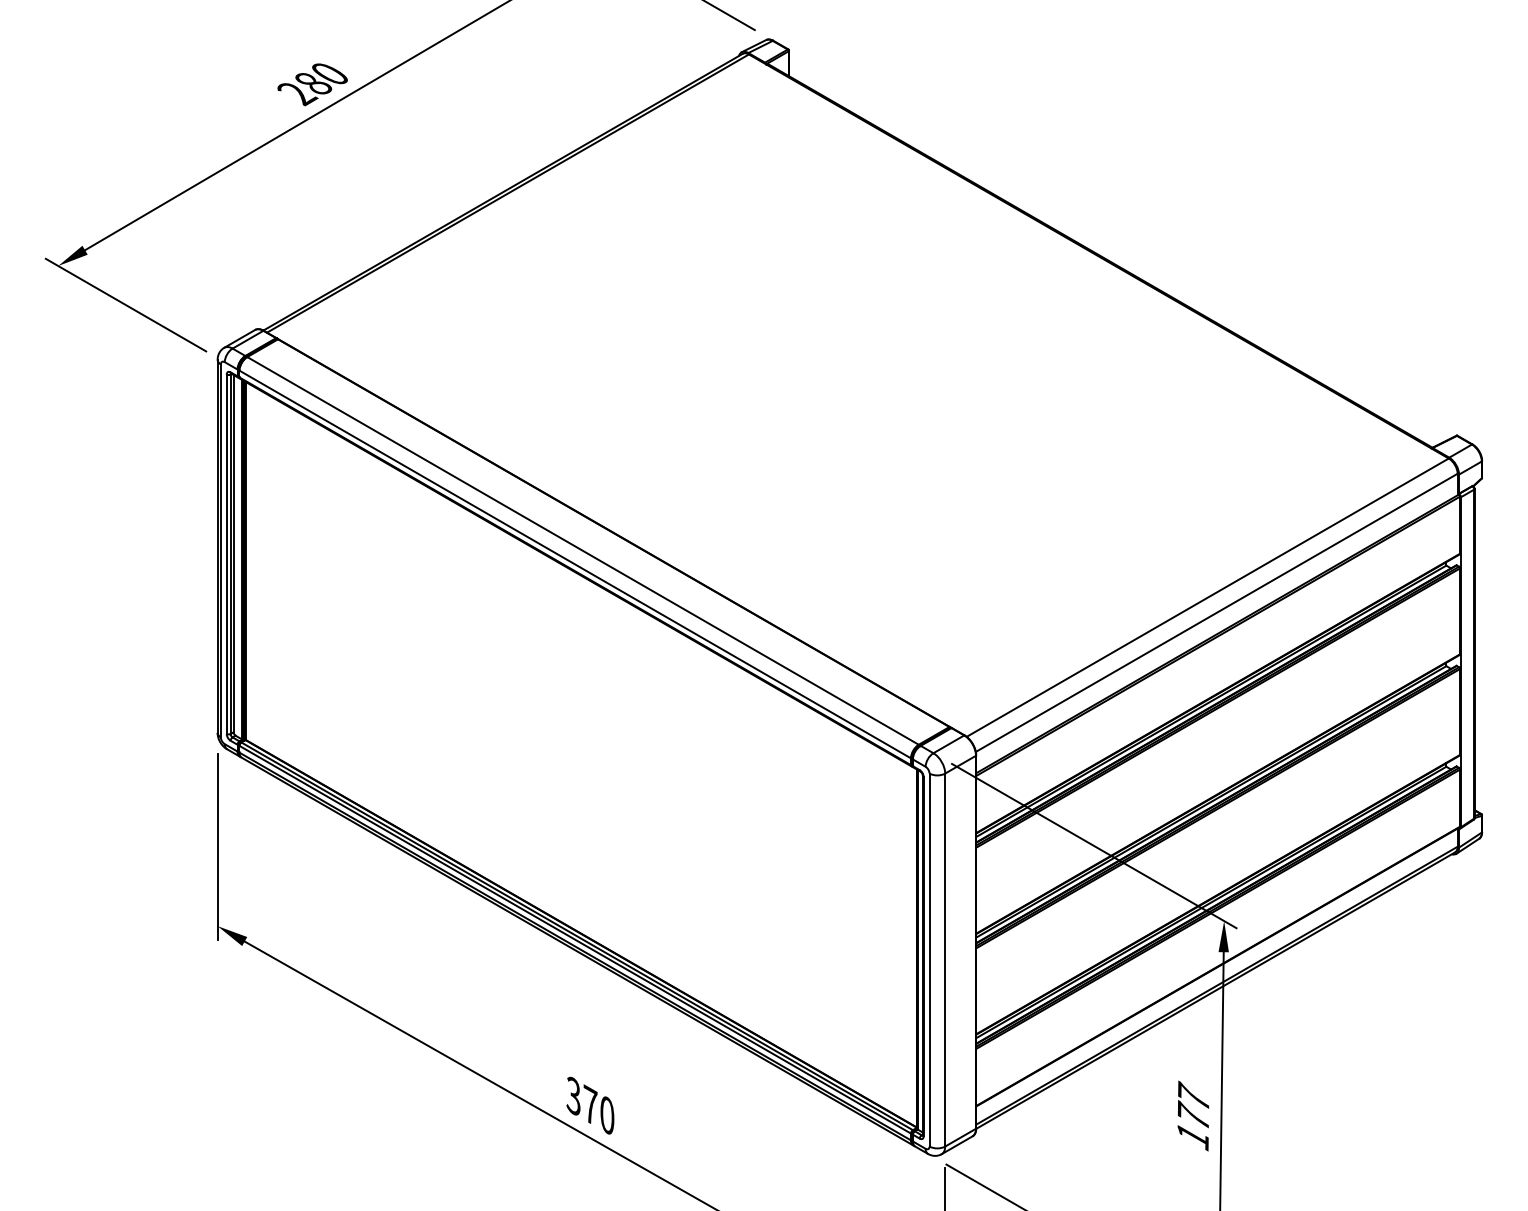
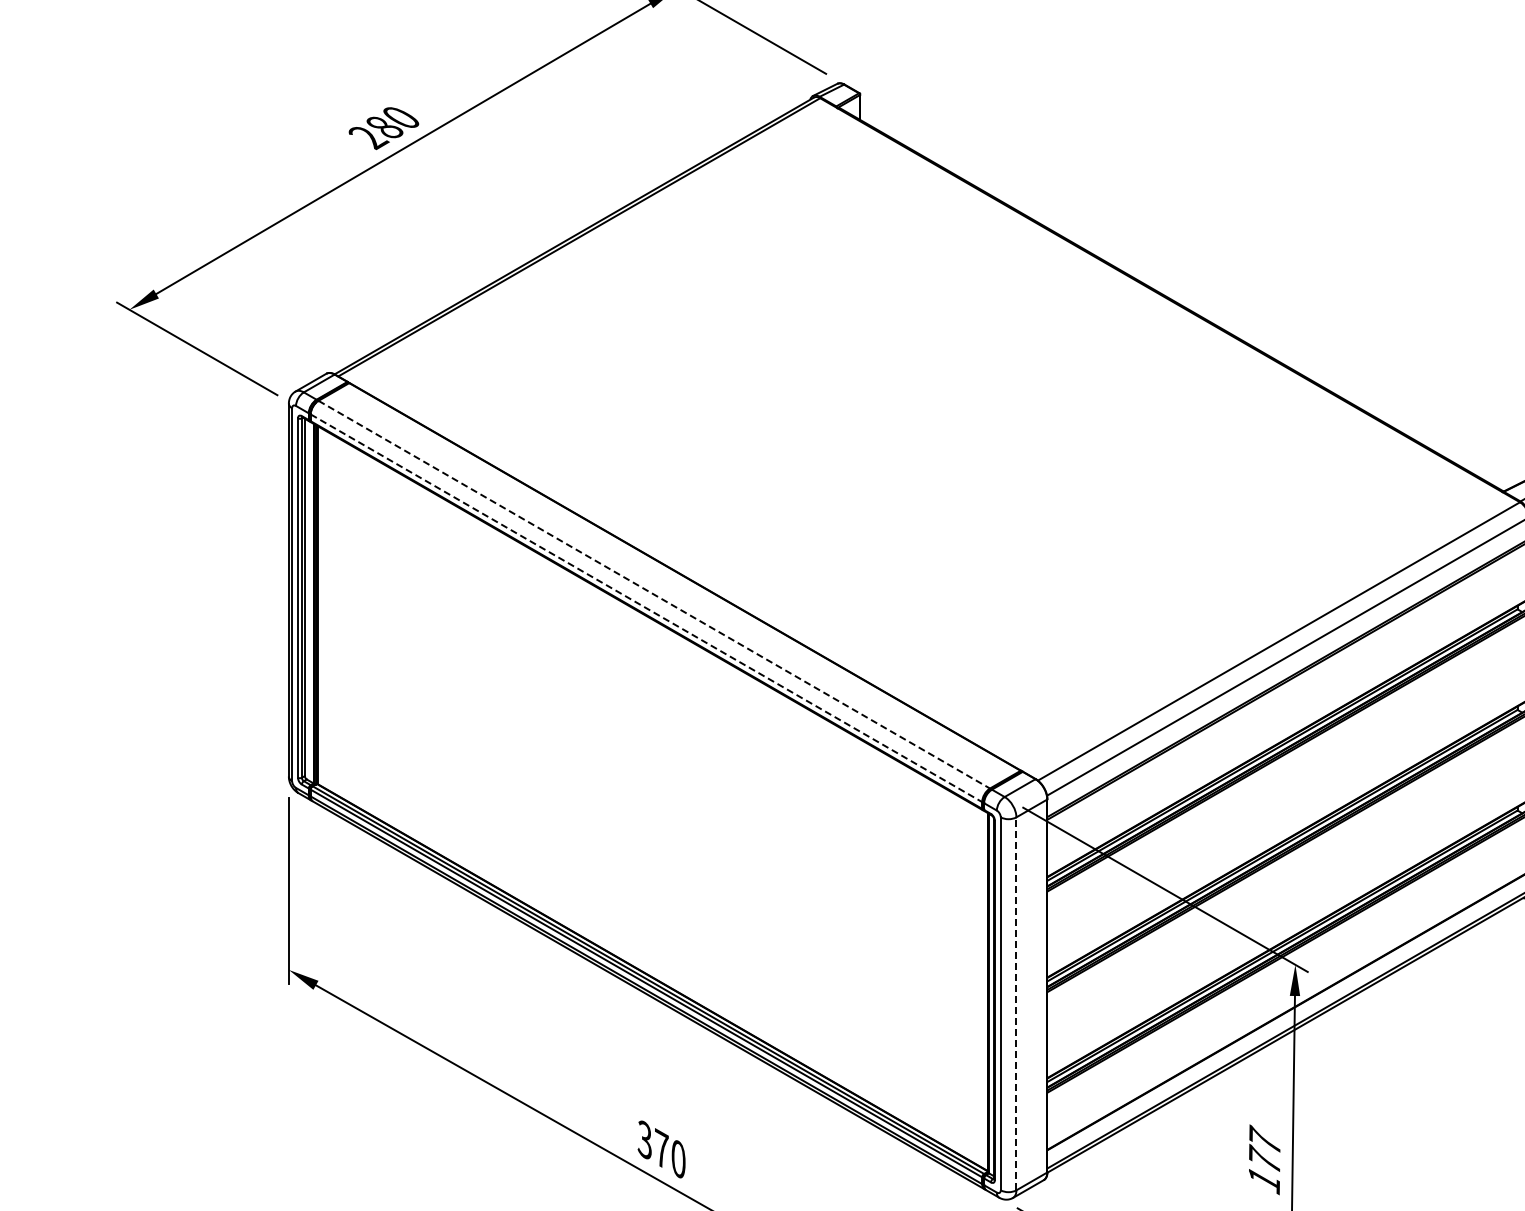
line: (583, 550) -> (654, 594), solid -> dashed
line: (575, 564) -> (646, 608), solid -> dashed
line: (945, 959) -> (1016, 1003), solid -> dashed

